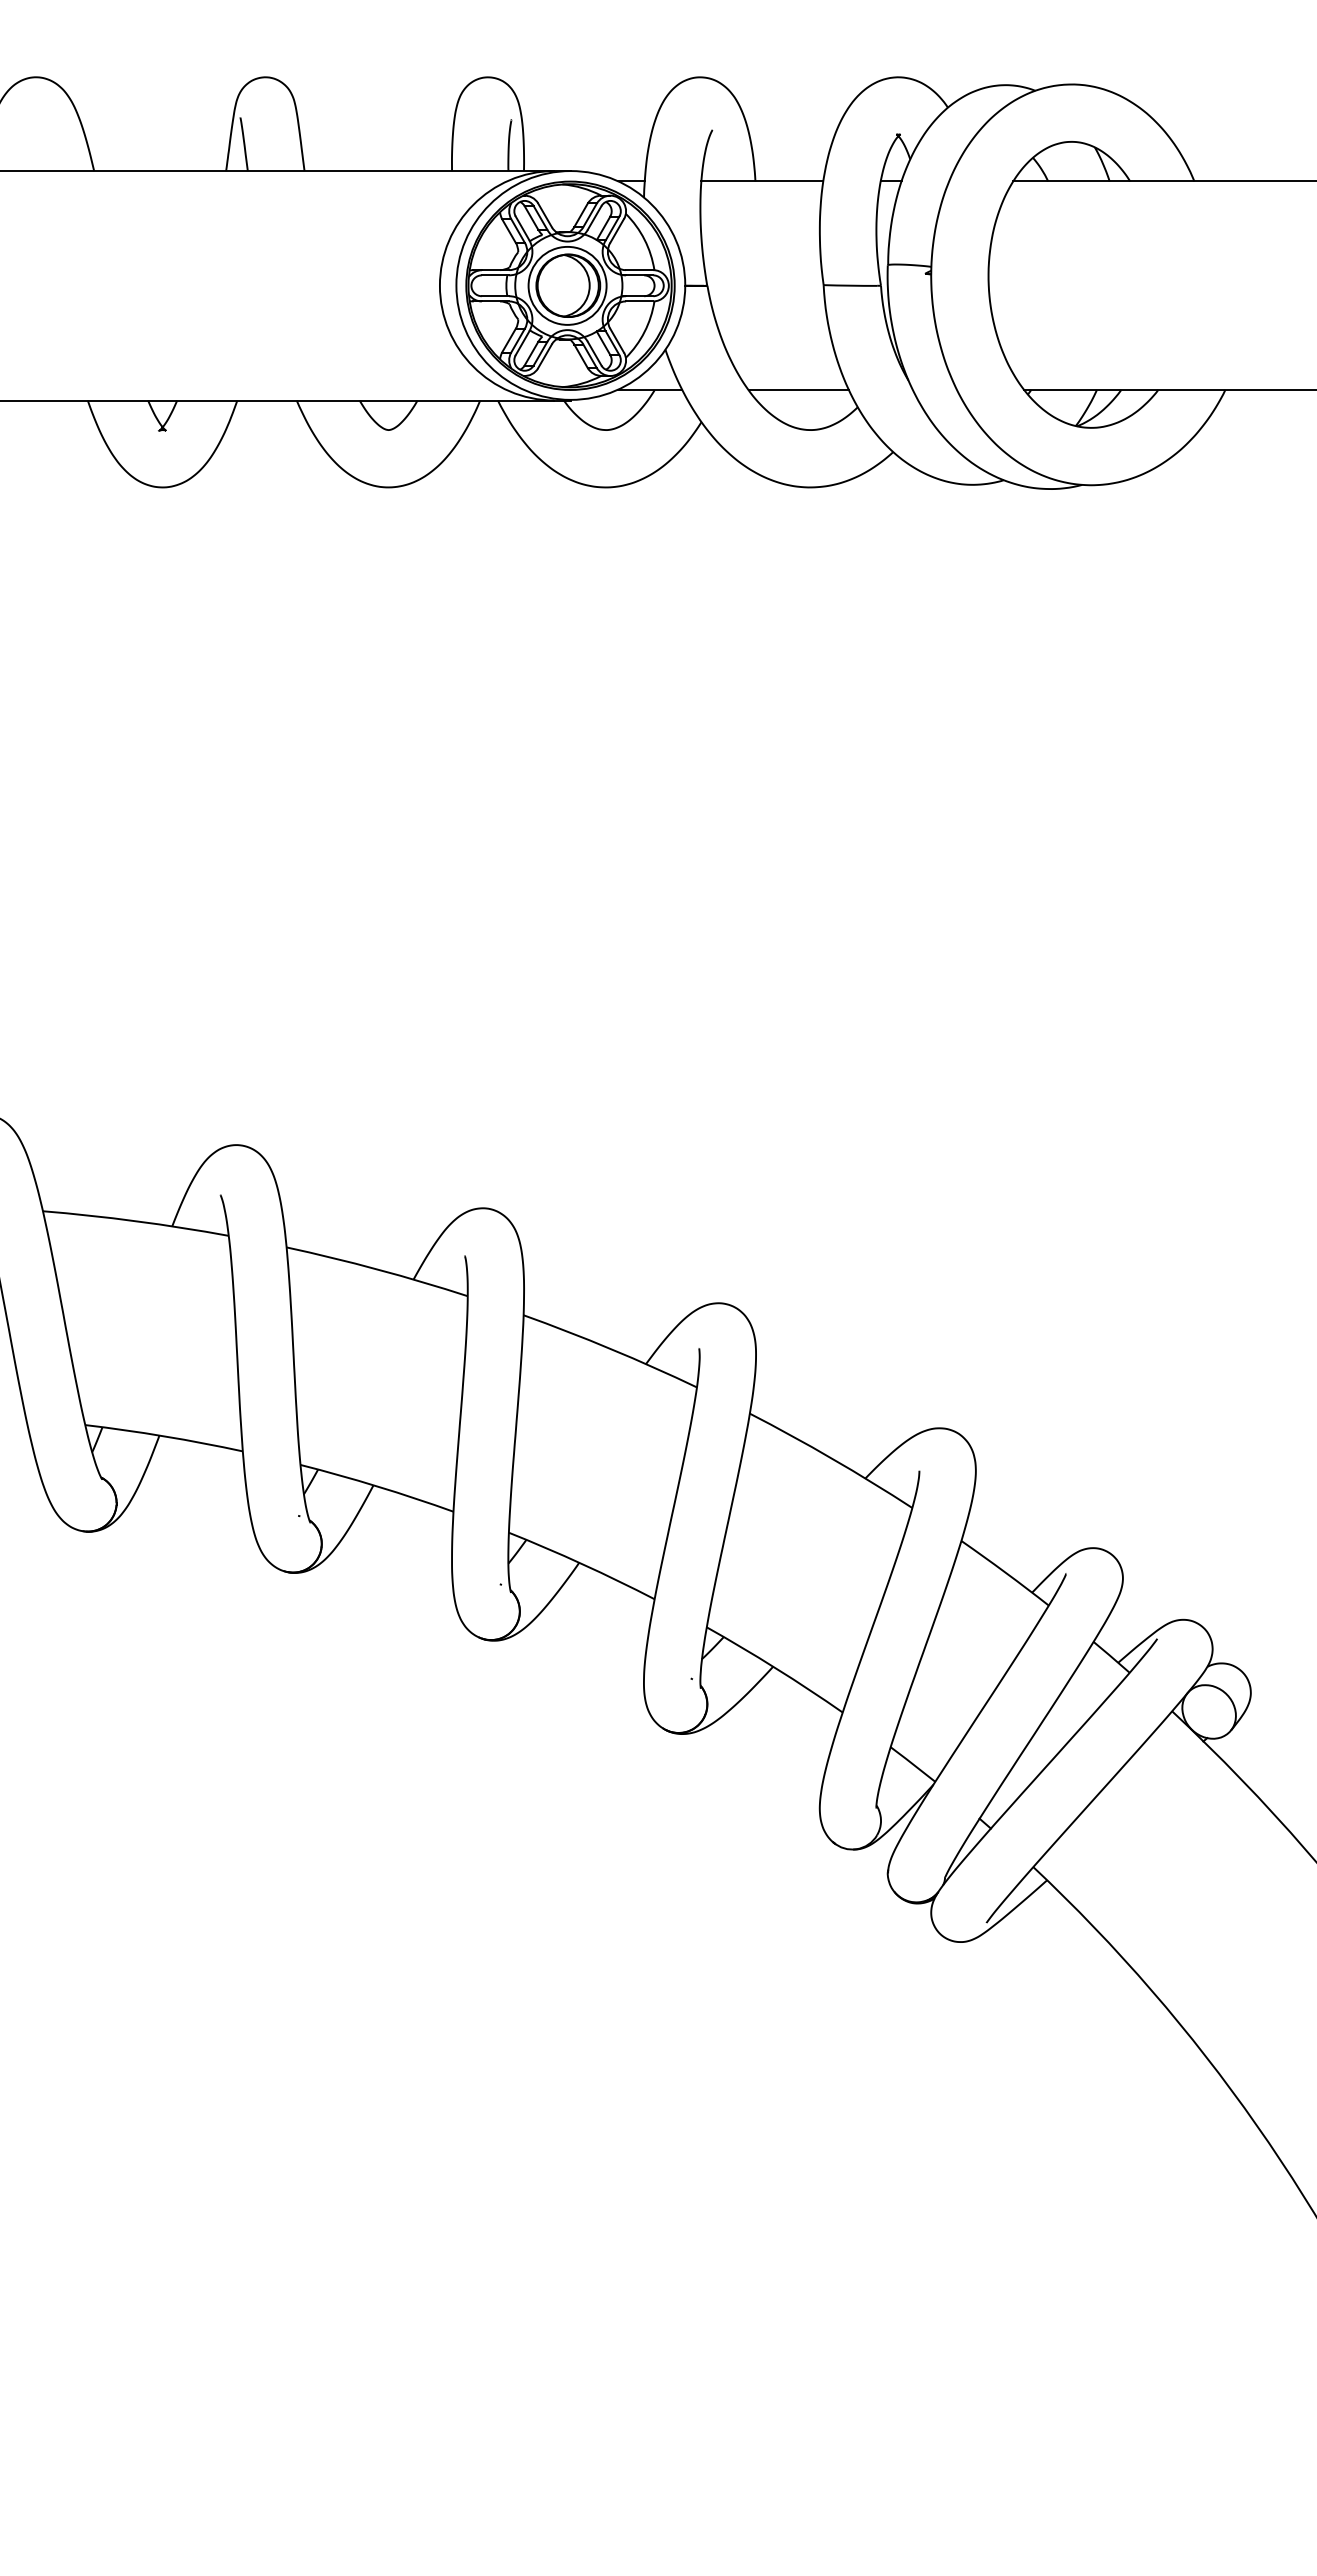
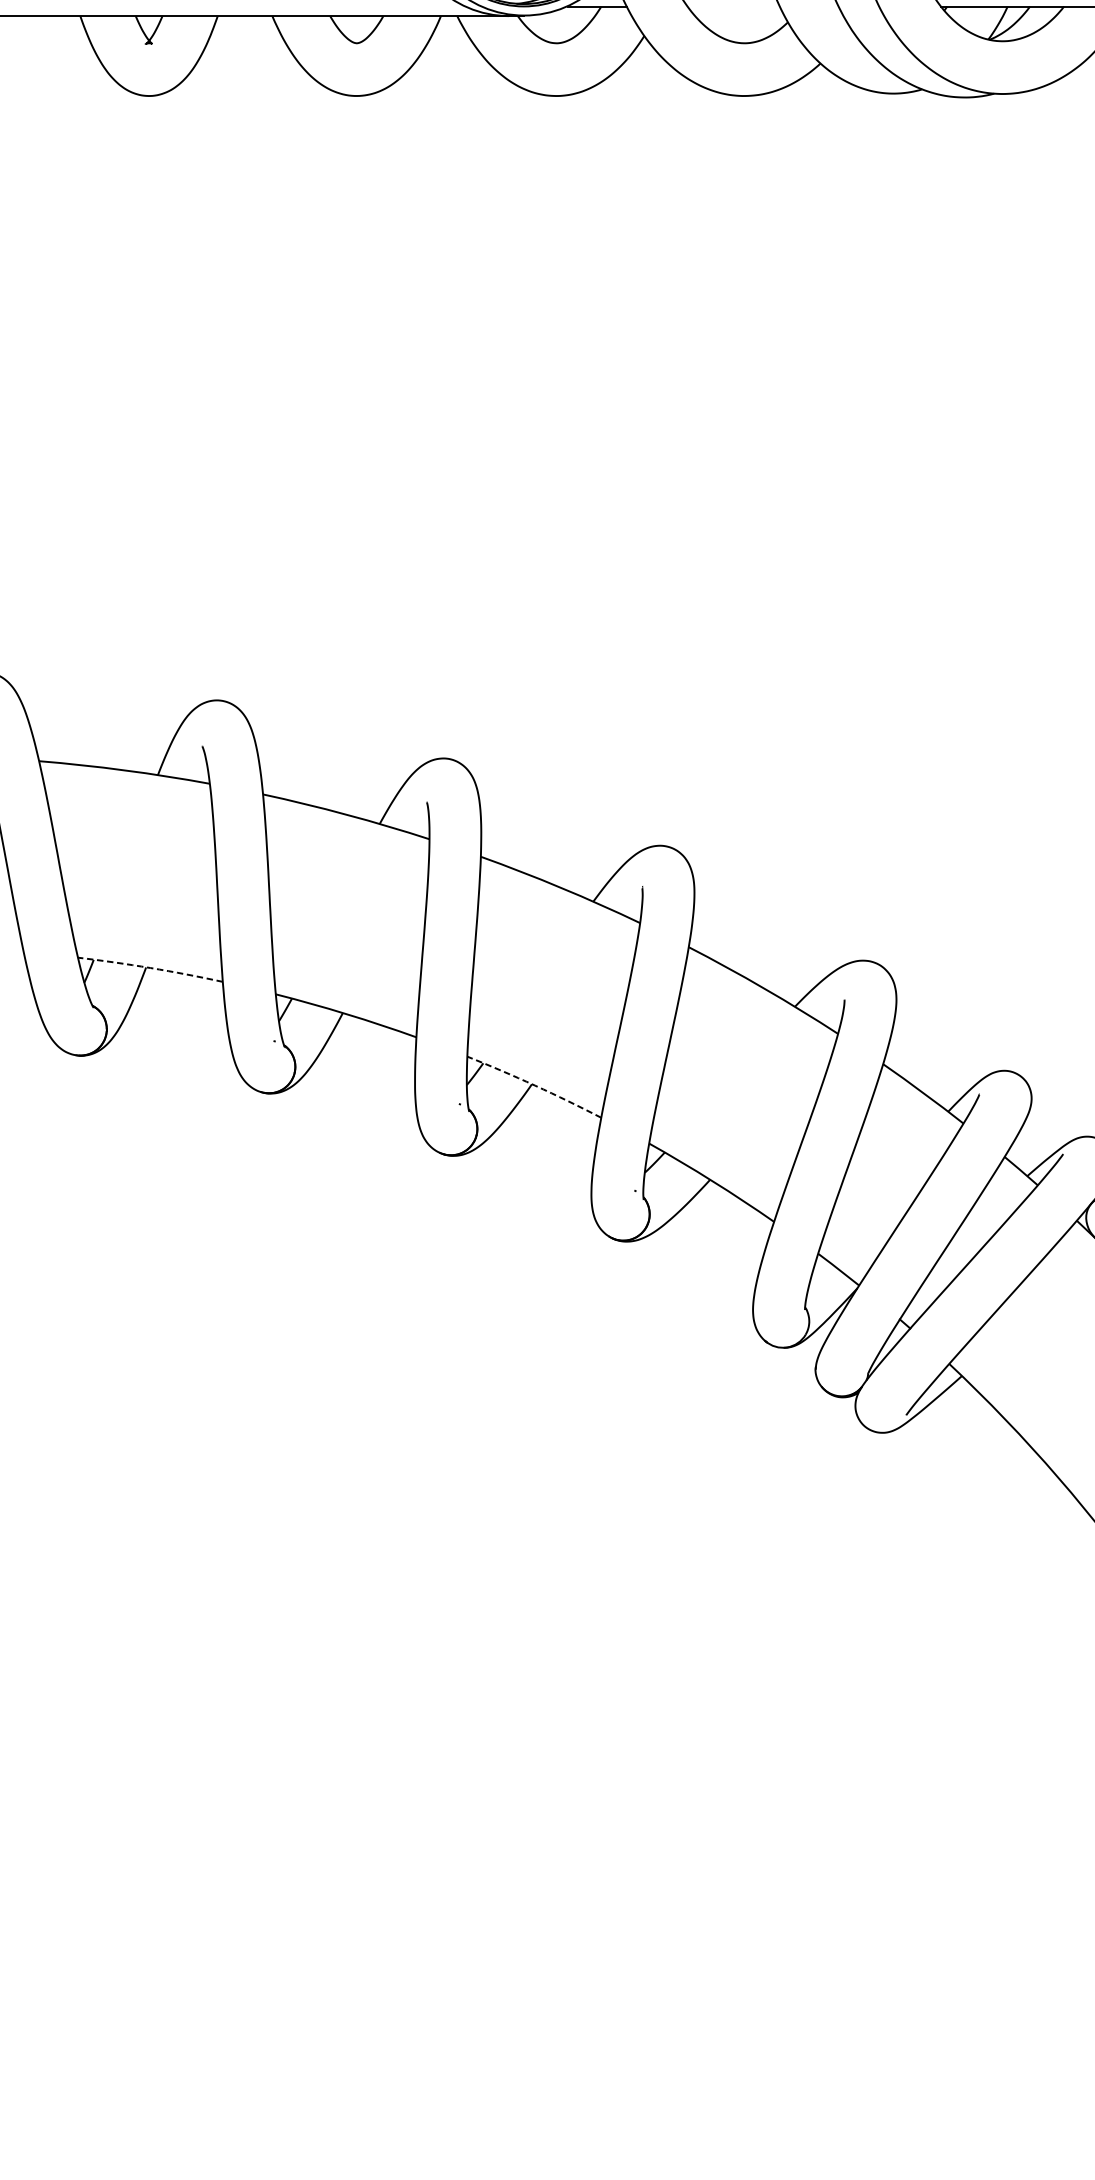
line: (798, 390) -> (733, 6), removed
arc: (164, 1436) -> (150, 968), solid -> dashed
arc: (582, 1564) -> (534, 1085), solid -> dashed

